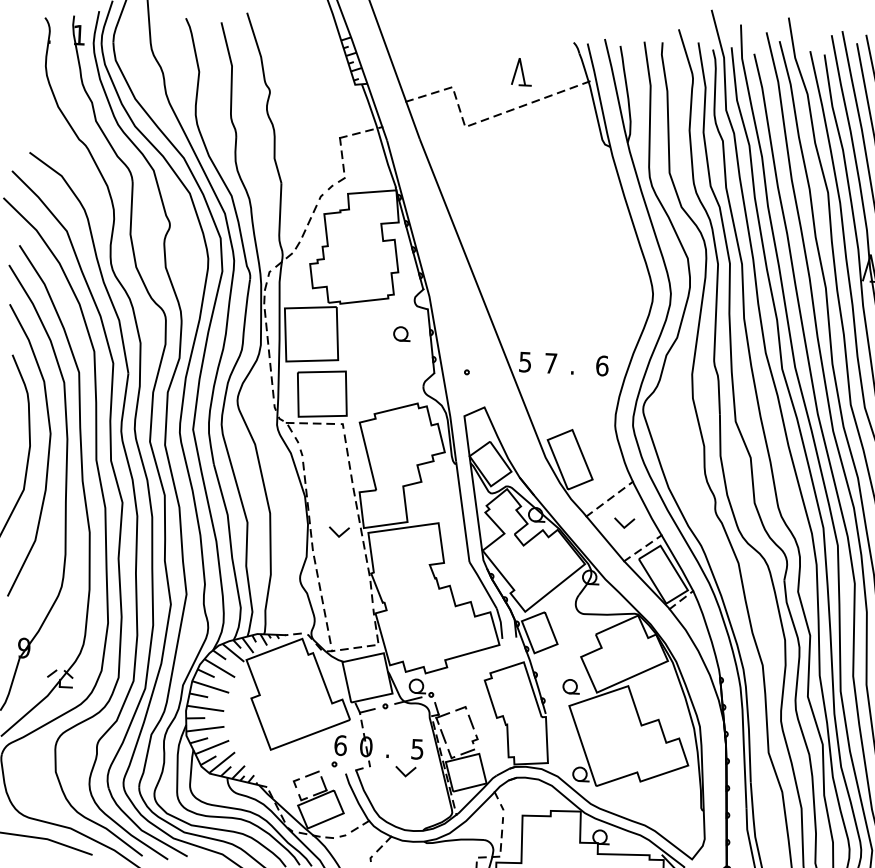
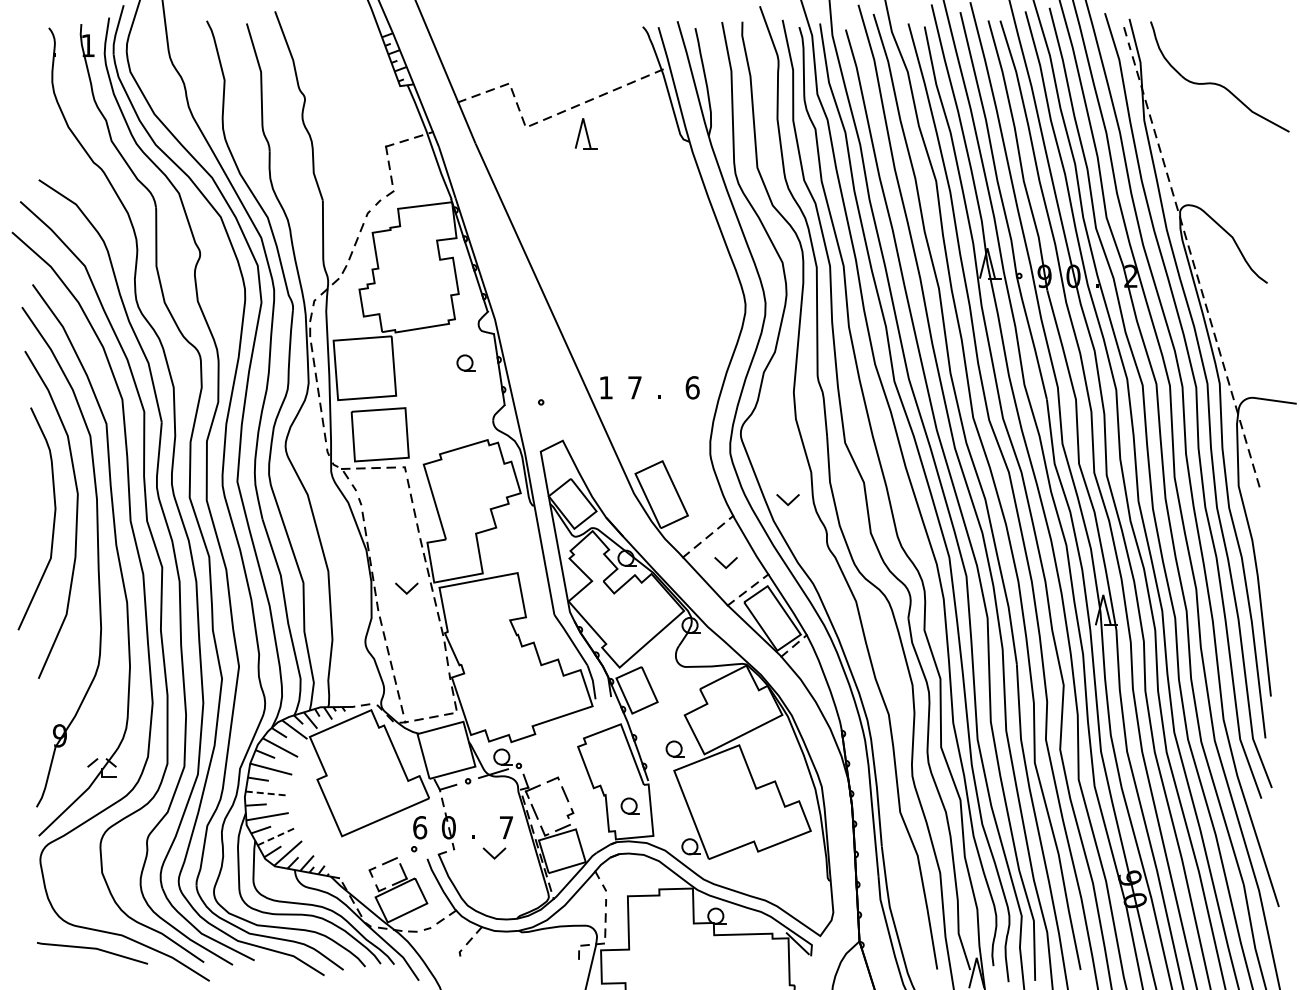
part: (521, 71) -> (585, 133), moved
text: (524, 361) -> (605, 387), 5 -> 1
line: (680, 471) -> (785, 501), added
line: (206, 708) -> (267, 793), solid -> dashed
part: (527, 734) -> (629, 805), added
line: (212, 747) -> (276, 836), solid -> dashed
text: (417, 749) -> (506, 827), 5 -> 7

